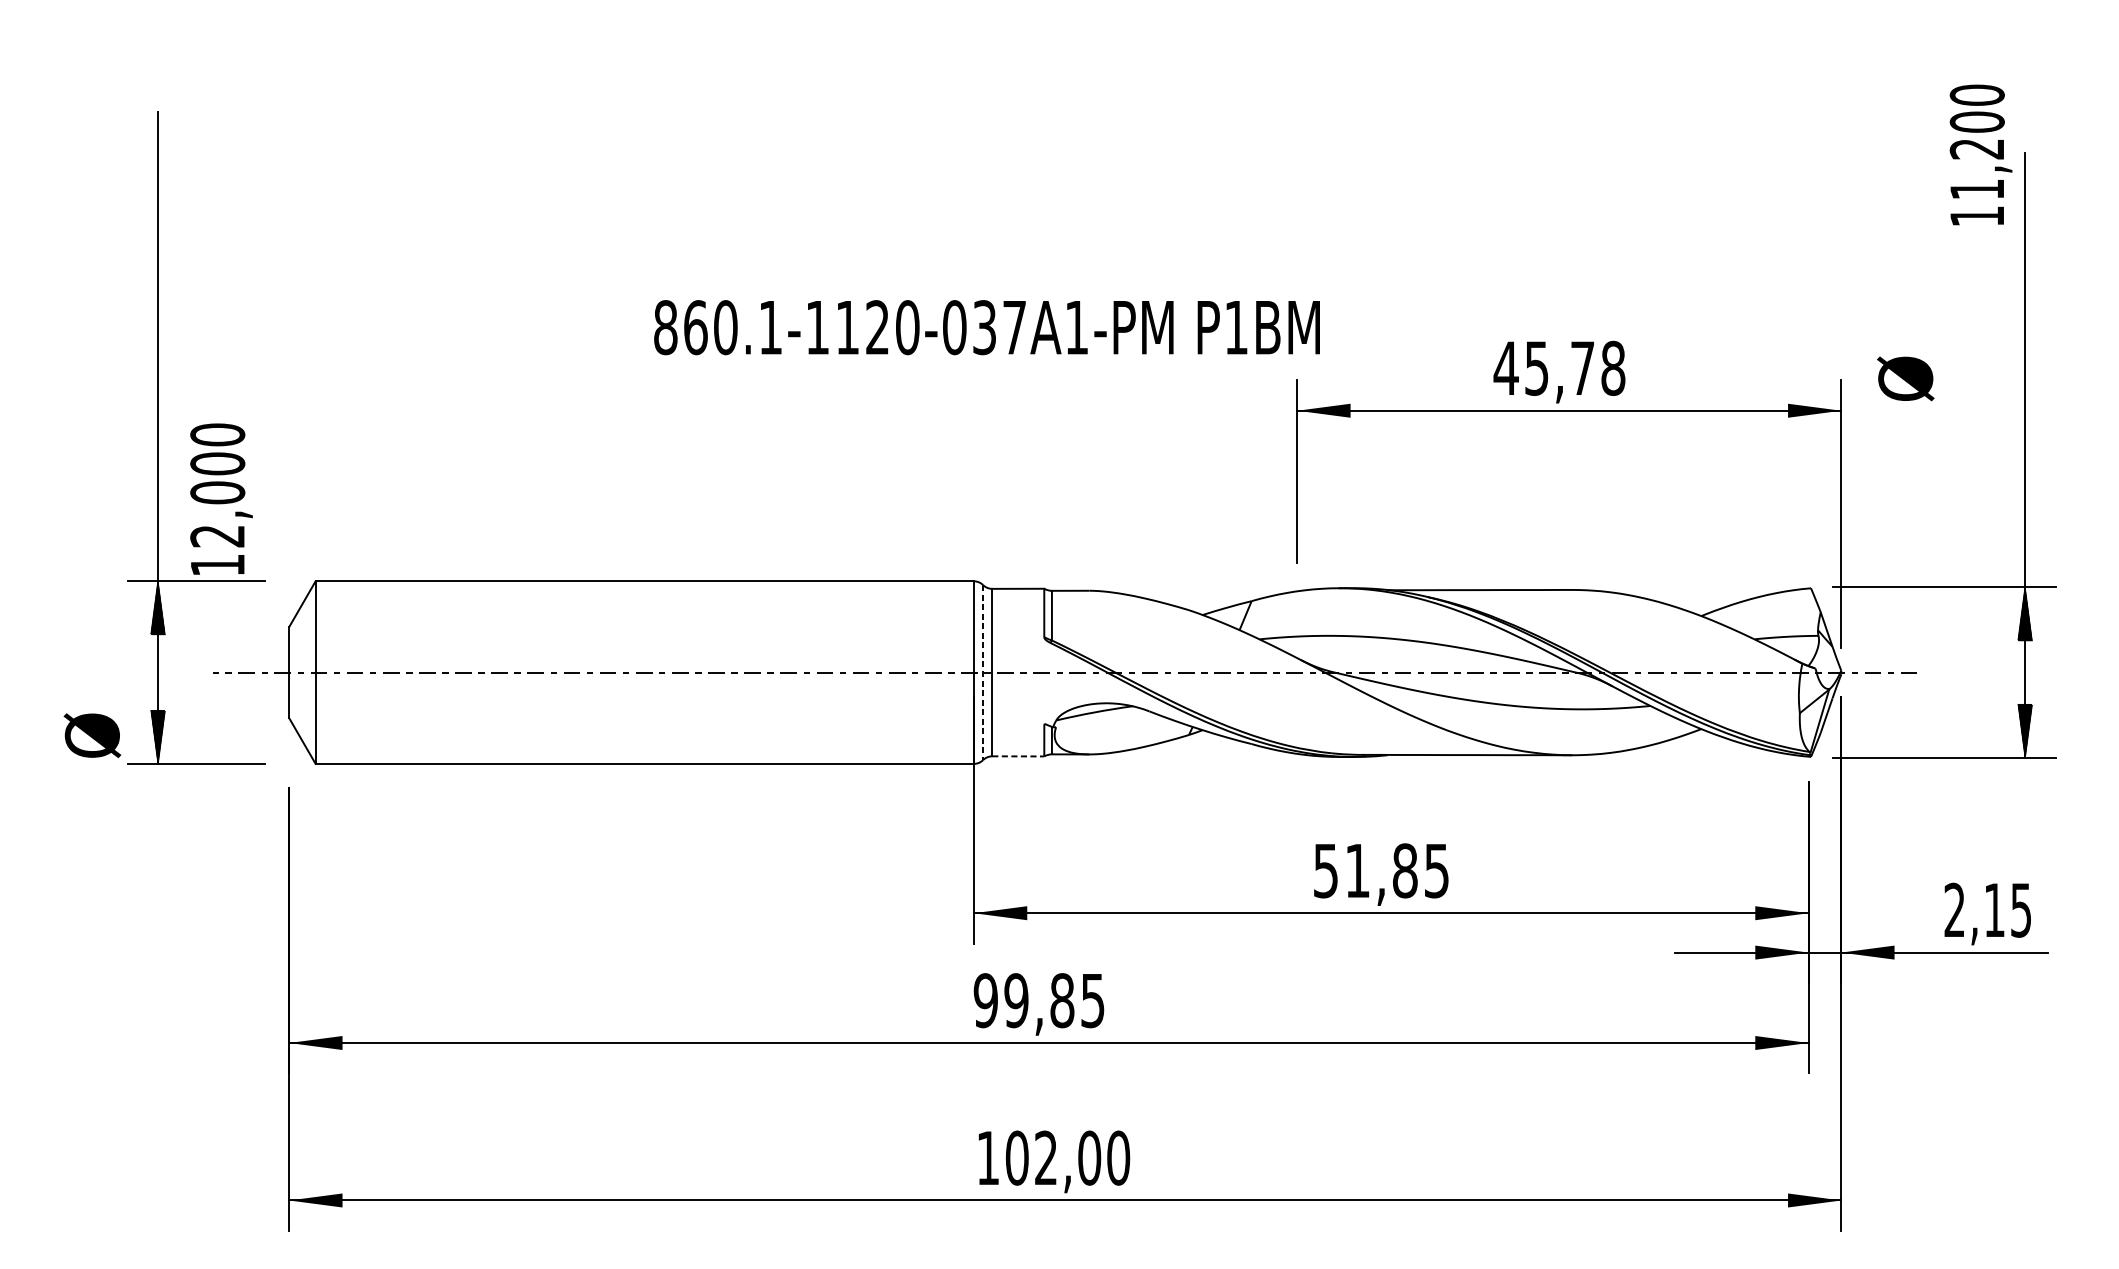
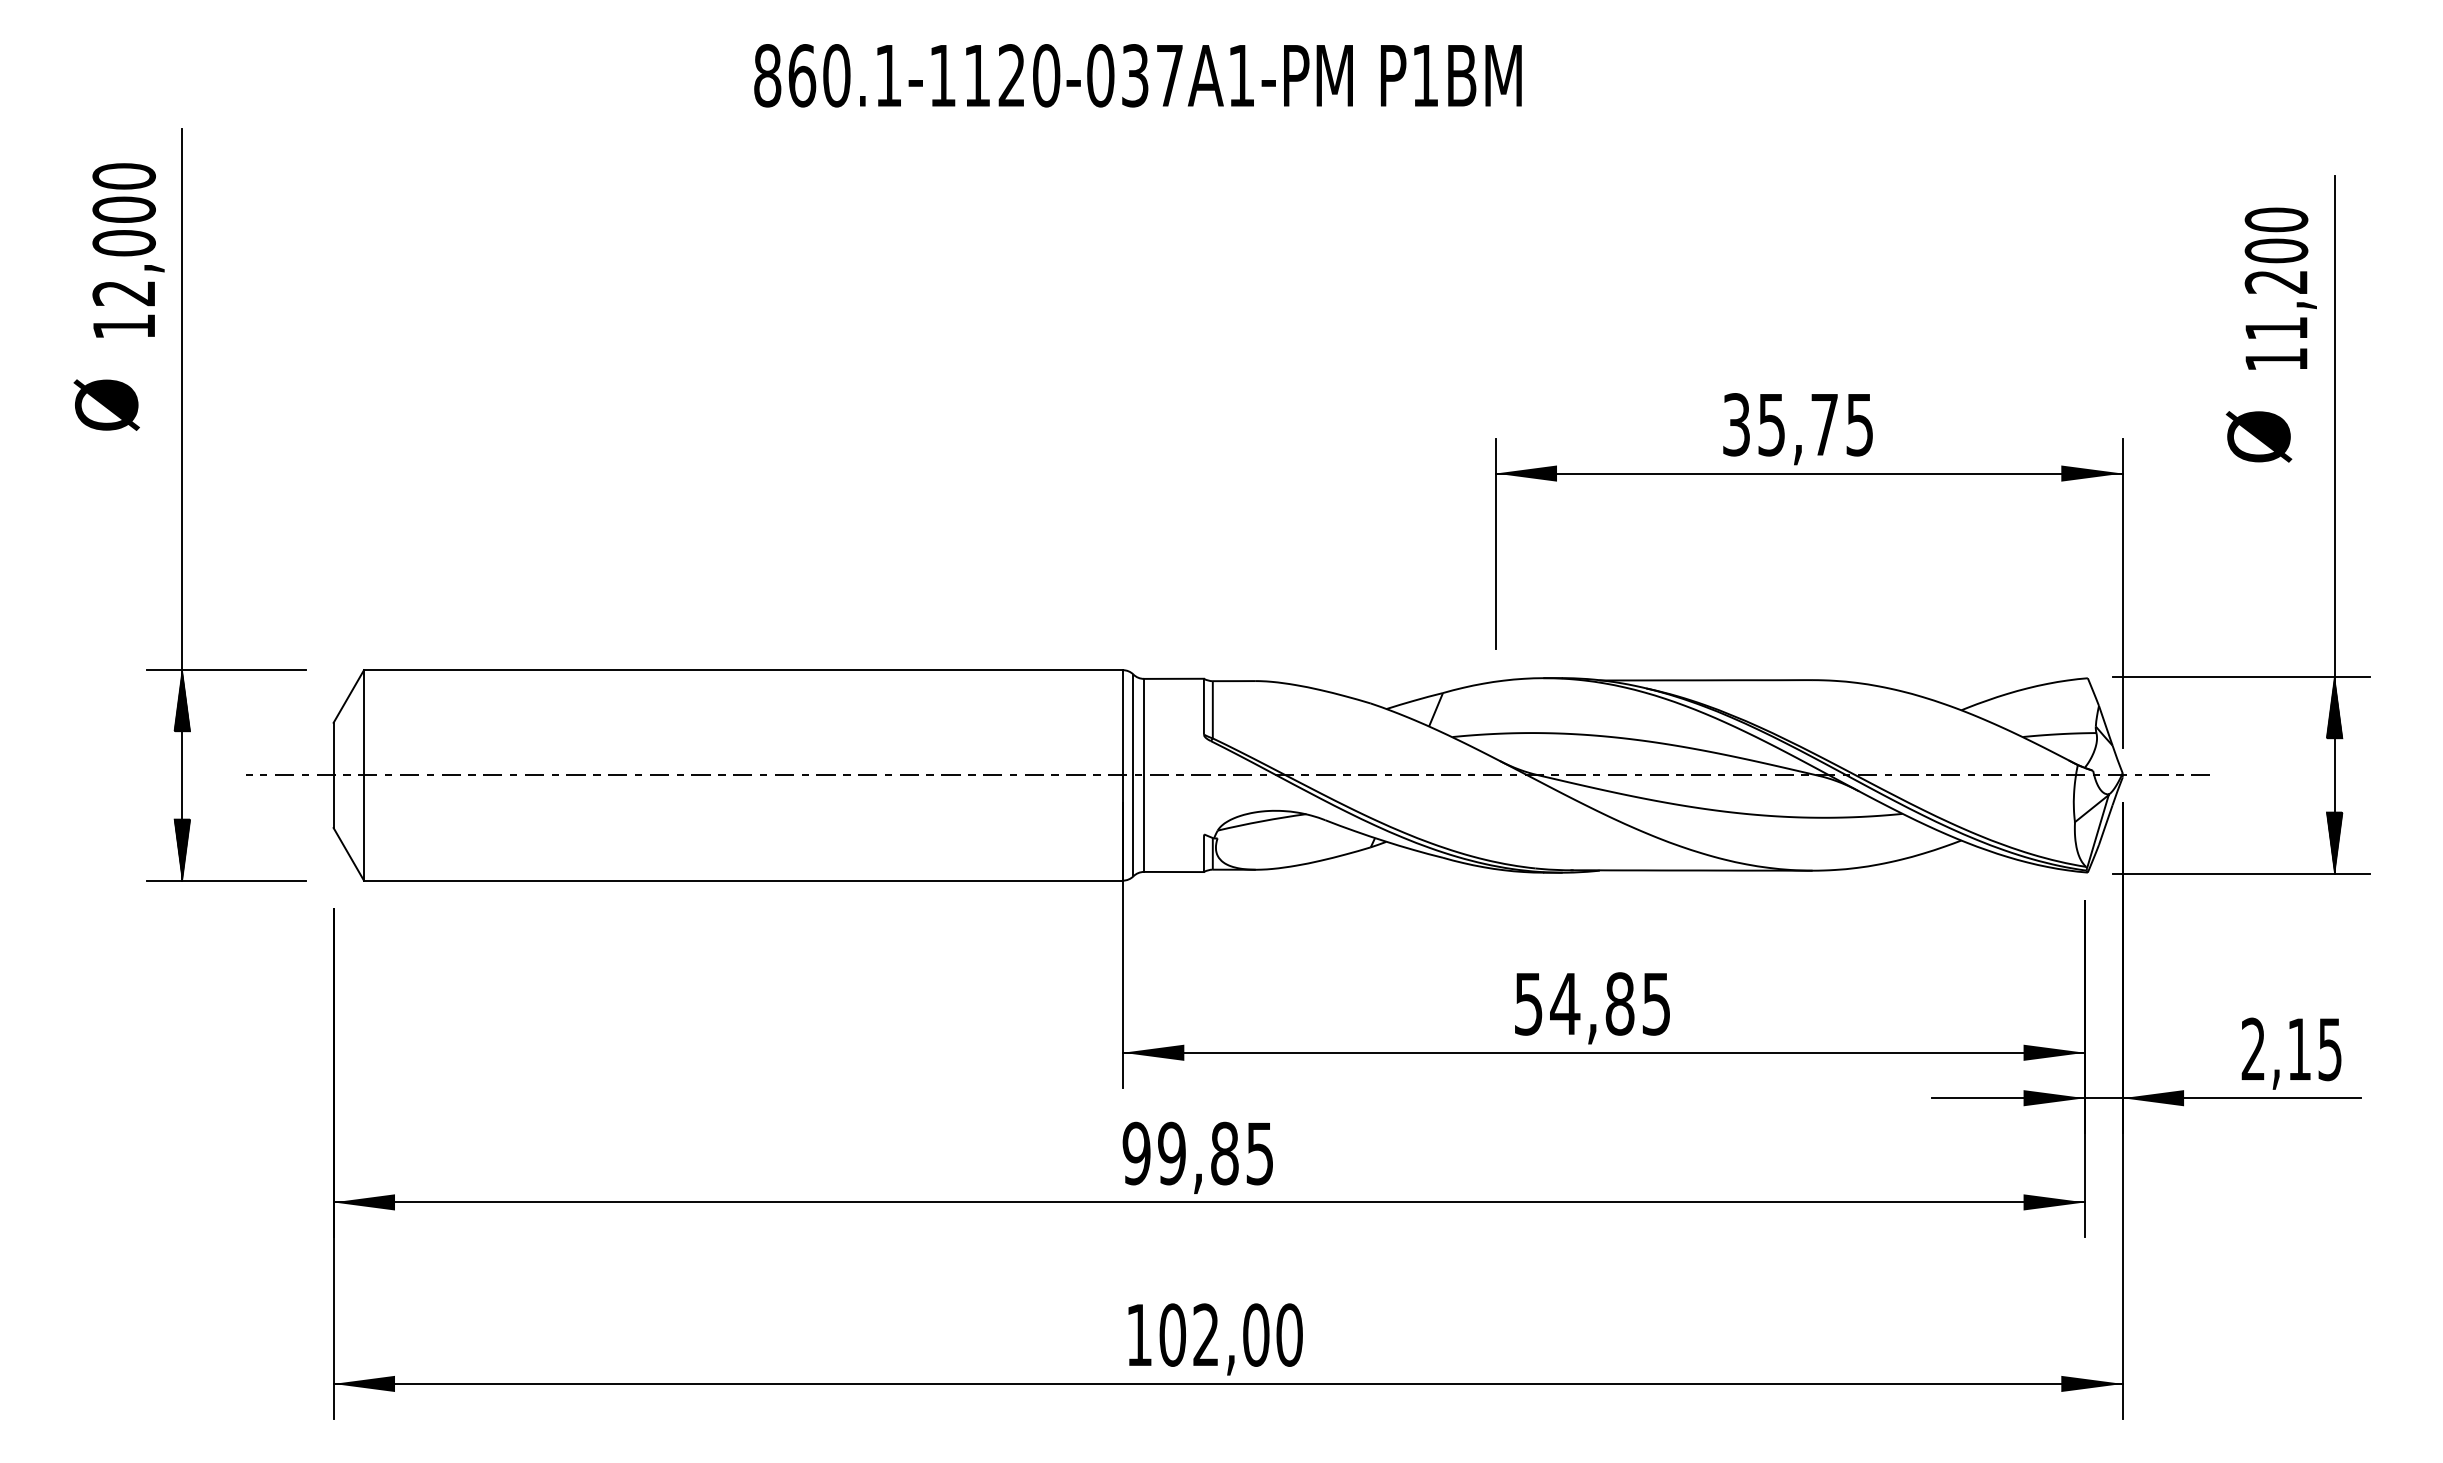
text: (1980, 154) -> (2280, 288), moved
text: (986, 327) -> (1137, 75), moved
text: (1559, 368) -> (1797, 424), 45,78 -> 35,75
text: (1905, 378) -> (2258, 436), moved
text: (221, 499) -> (128, 250), moved
line: (983, 672) -> (1133, 775), dashed -> solid
text: (92, 735) -> (106, 404), moved
line: (1017, 756) -> (1173, 872), dashed -> solid
text: (1357, 870) -> (1565, 1003), 51,85 -> 54,85

